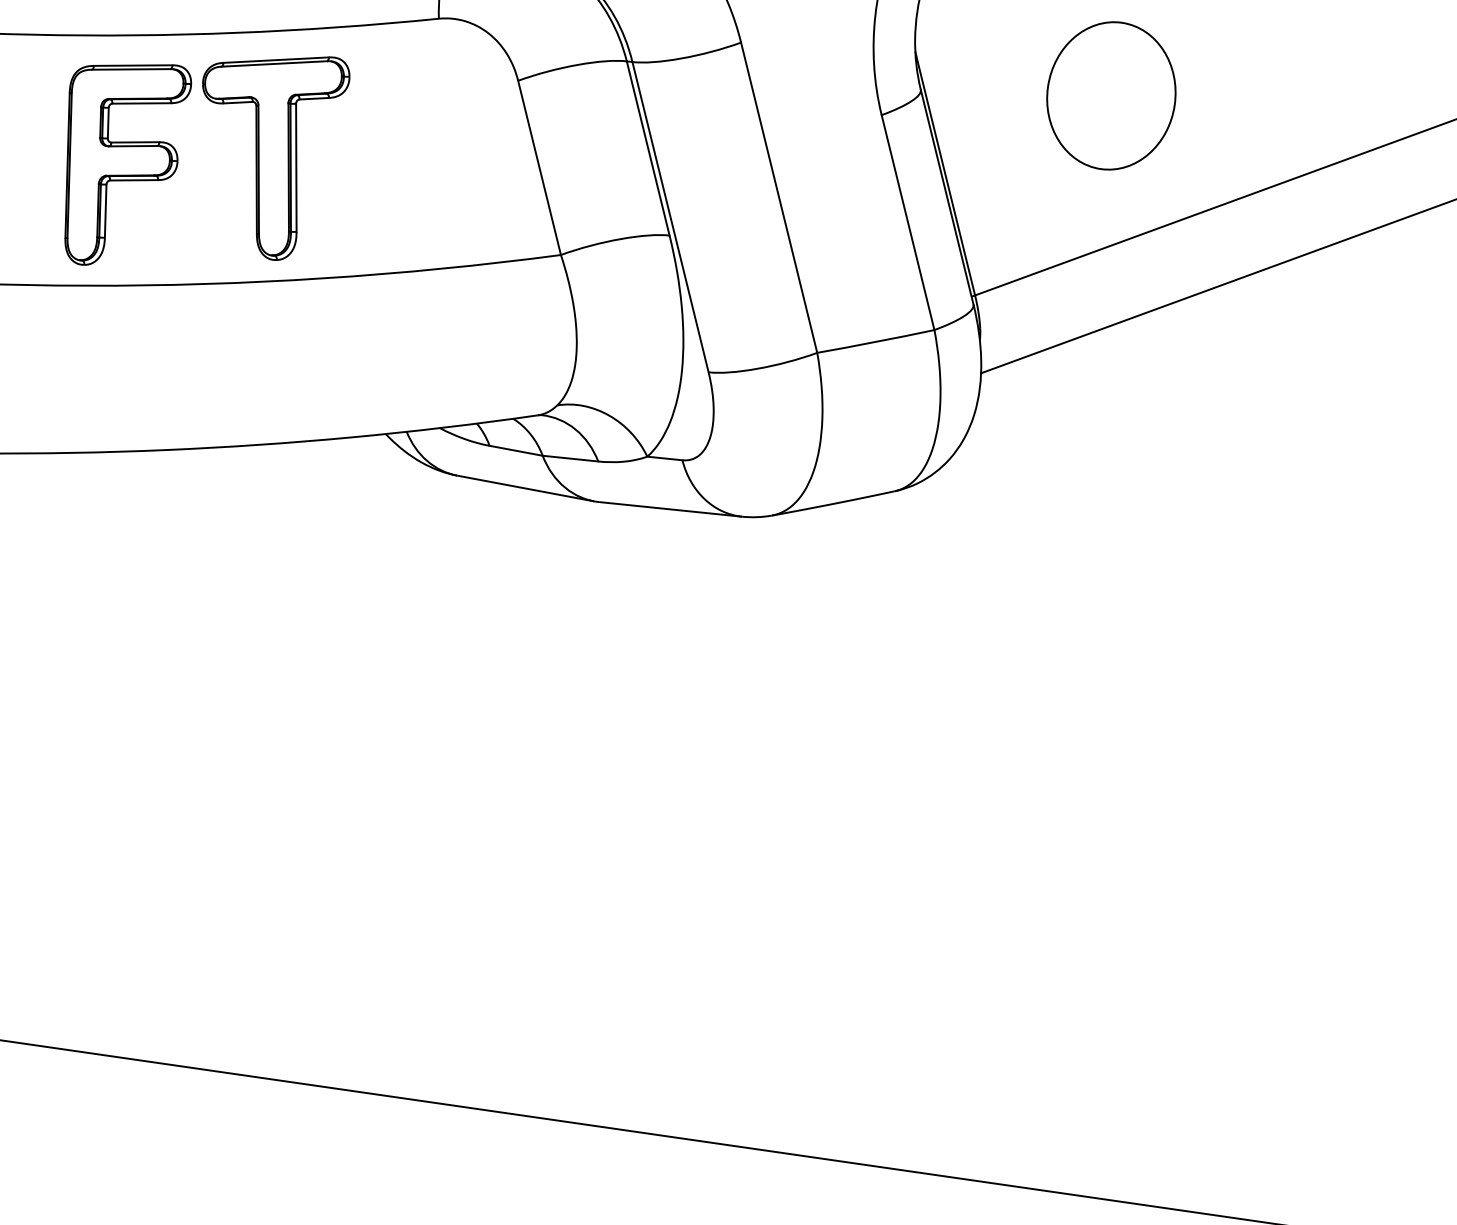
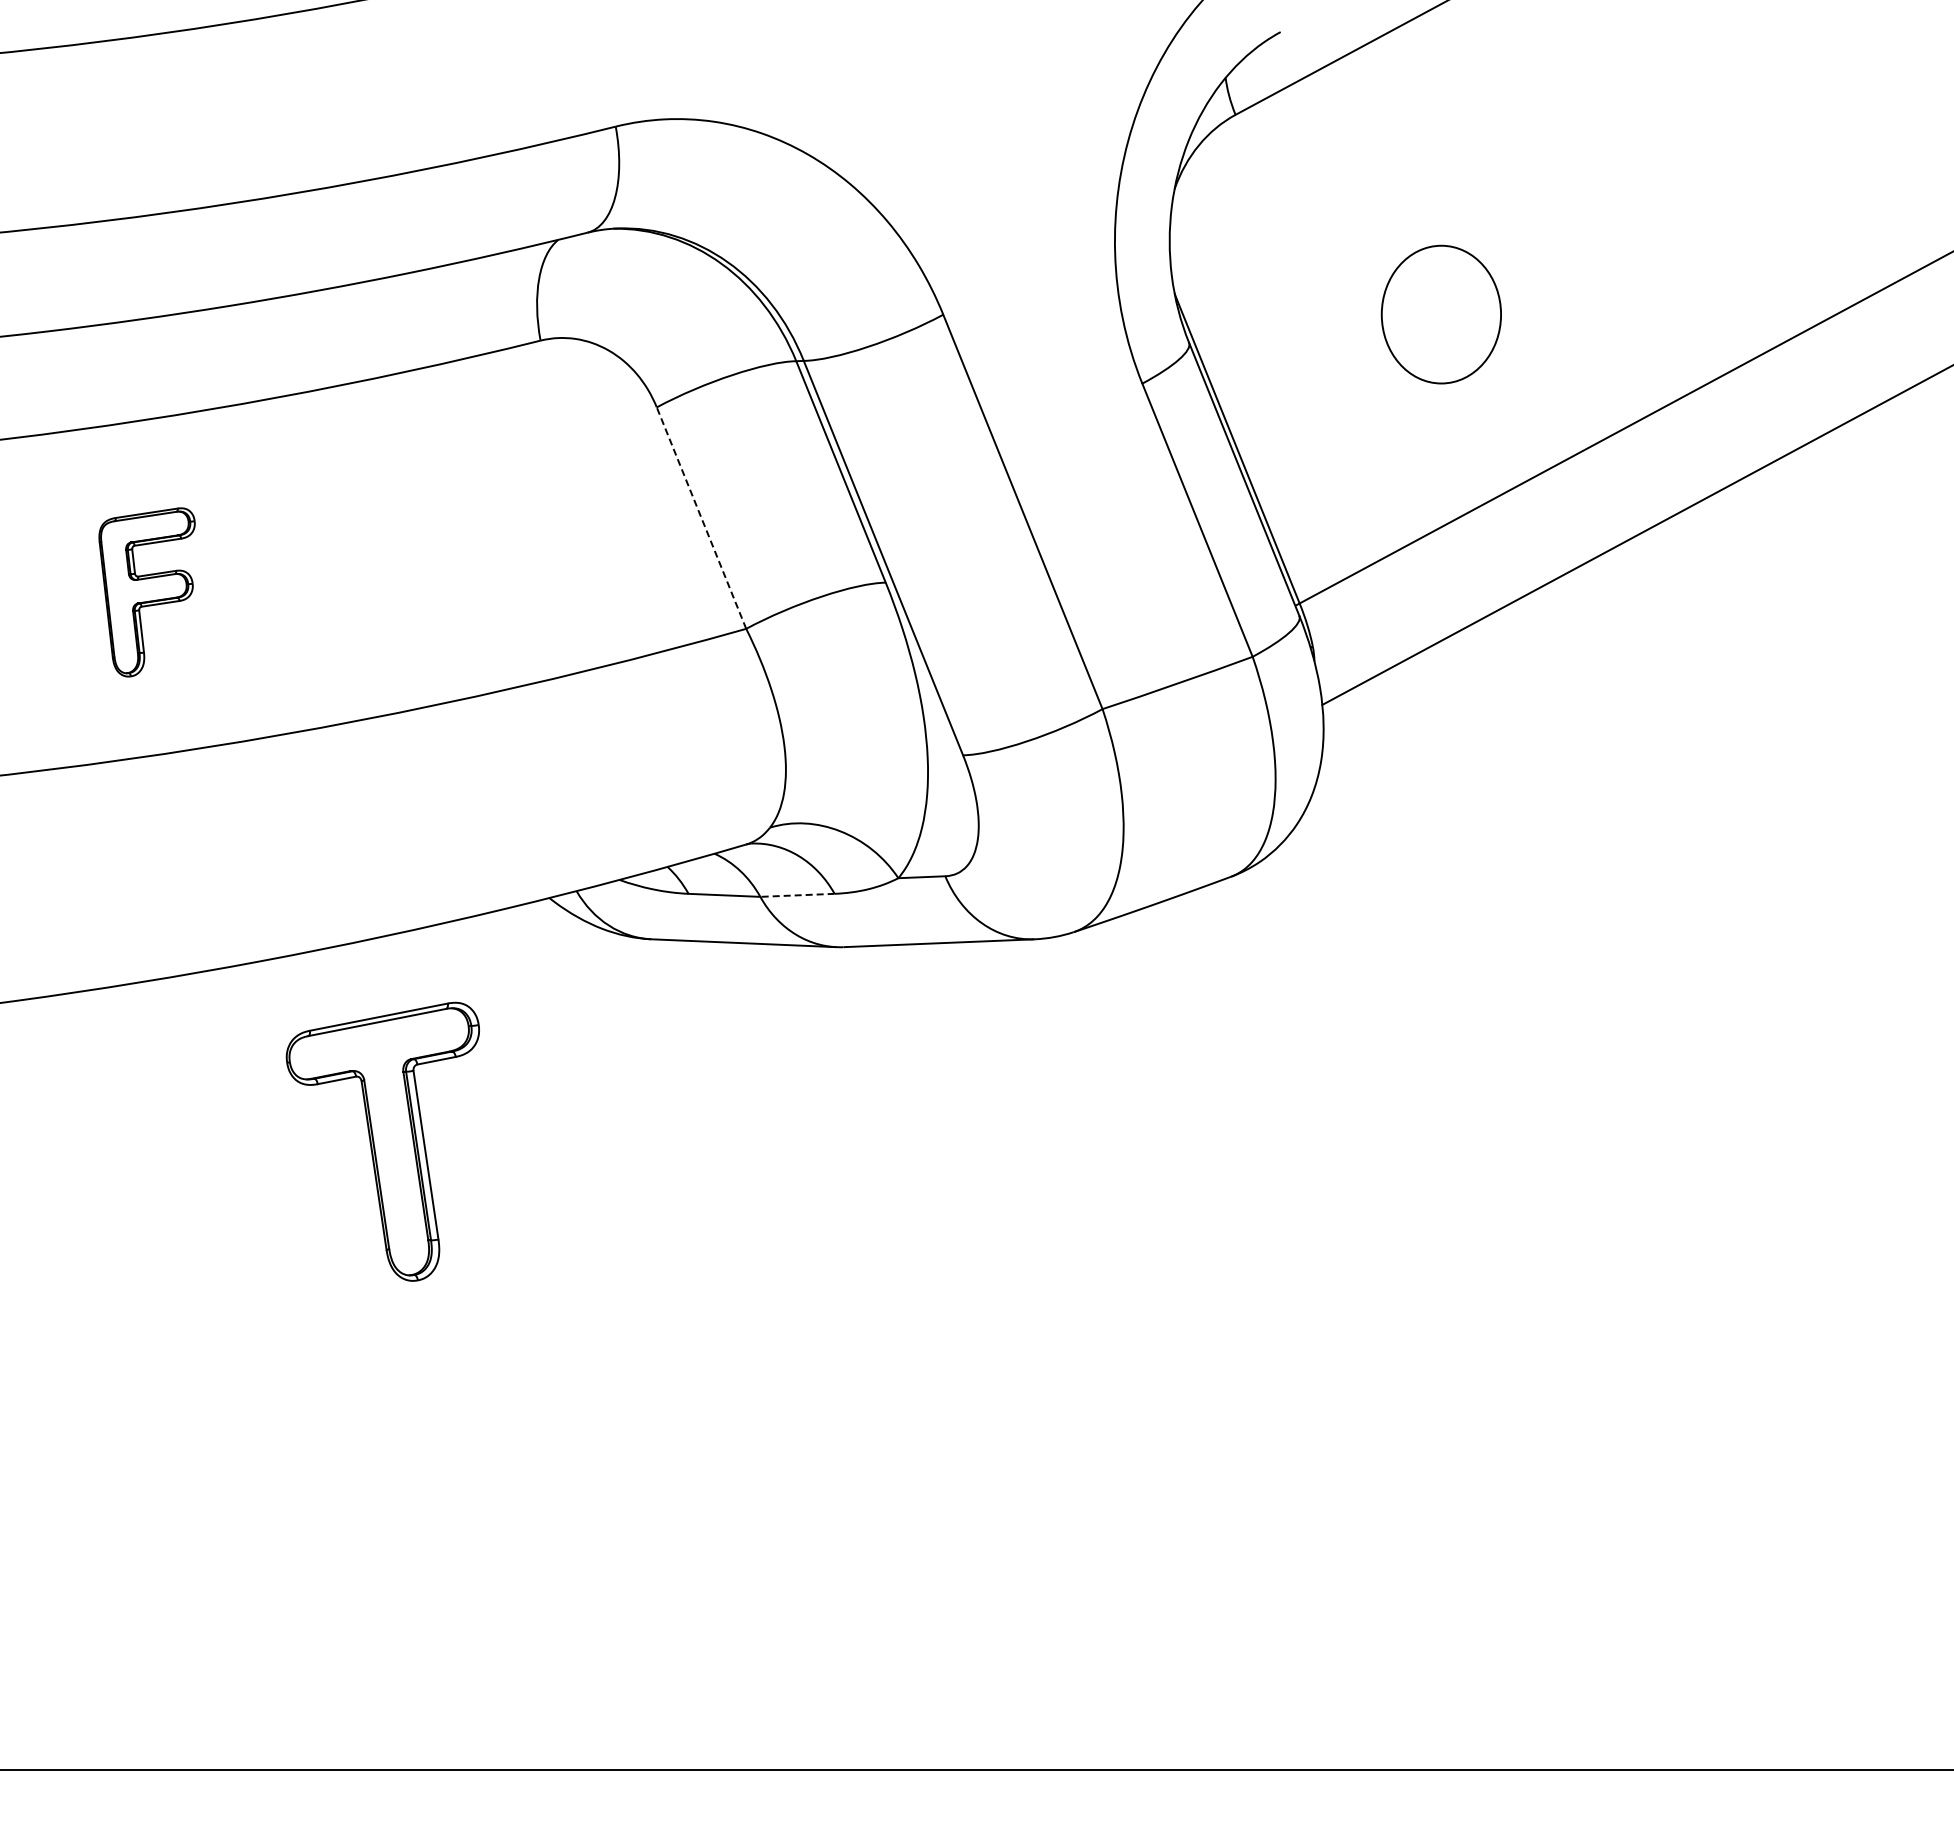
part: (1111, 95) -> (1441, 314), size x0.7
part: (265, 152) -> (382, 1141), moved
part: (118, 163) -> (146, 592), size x0.6
line: (539, 167) -> (701, 517), solid -> dashed
line: (570, 458) -> (797, 895), solid -> dashed

